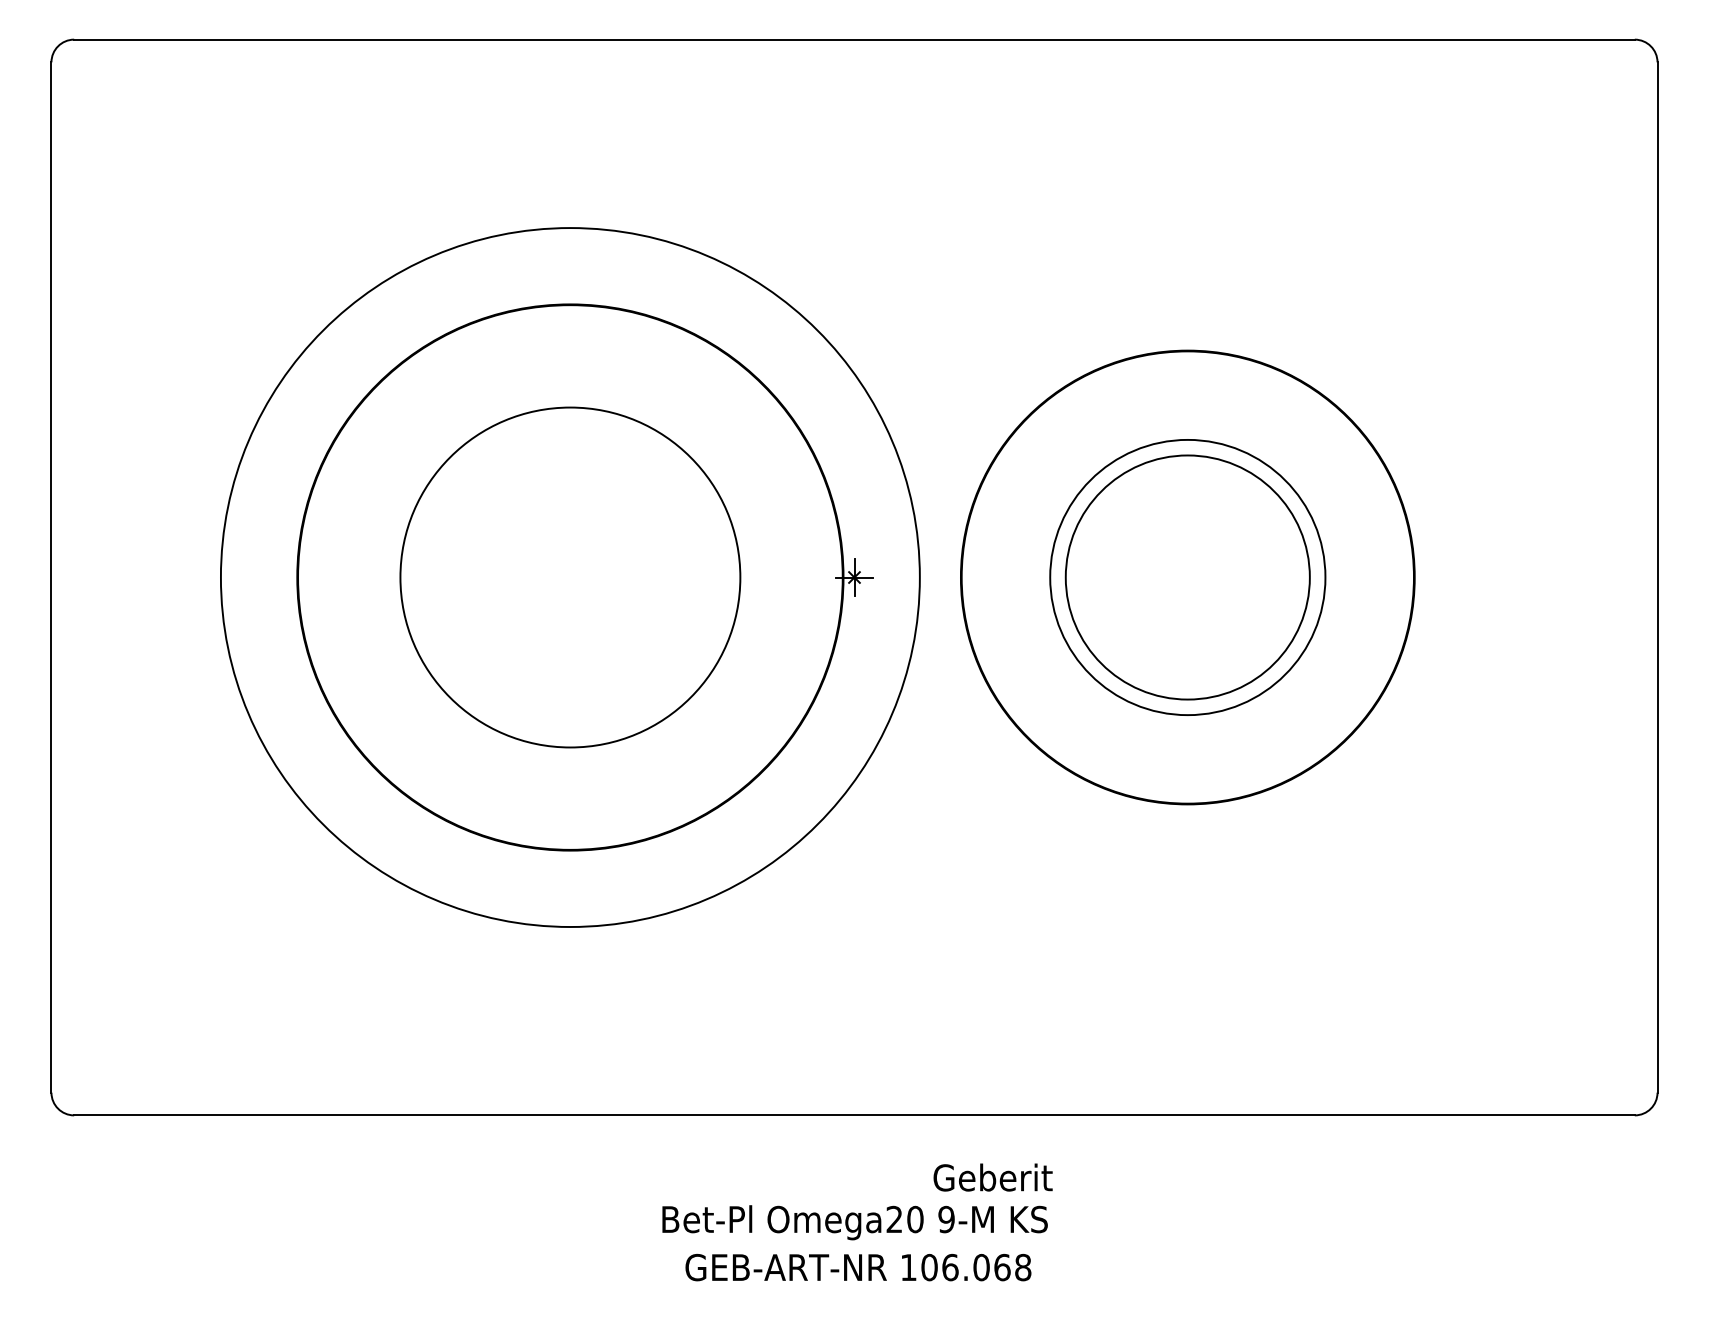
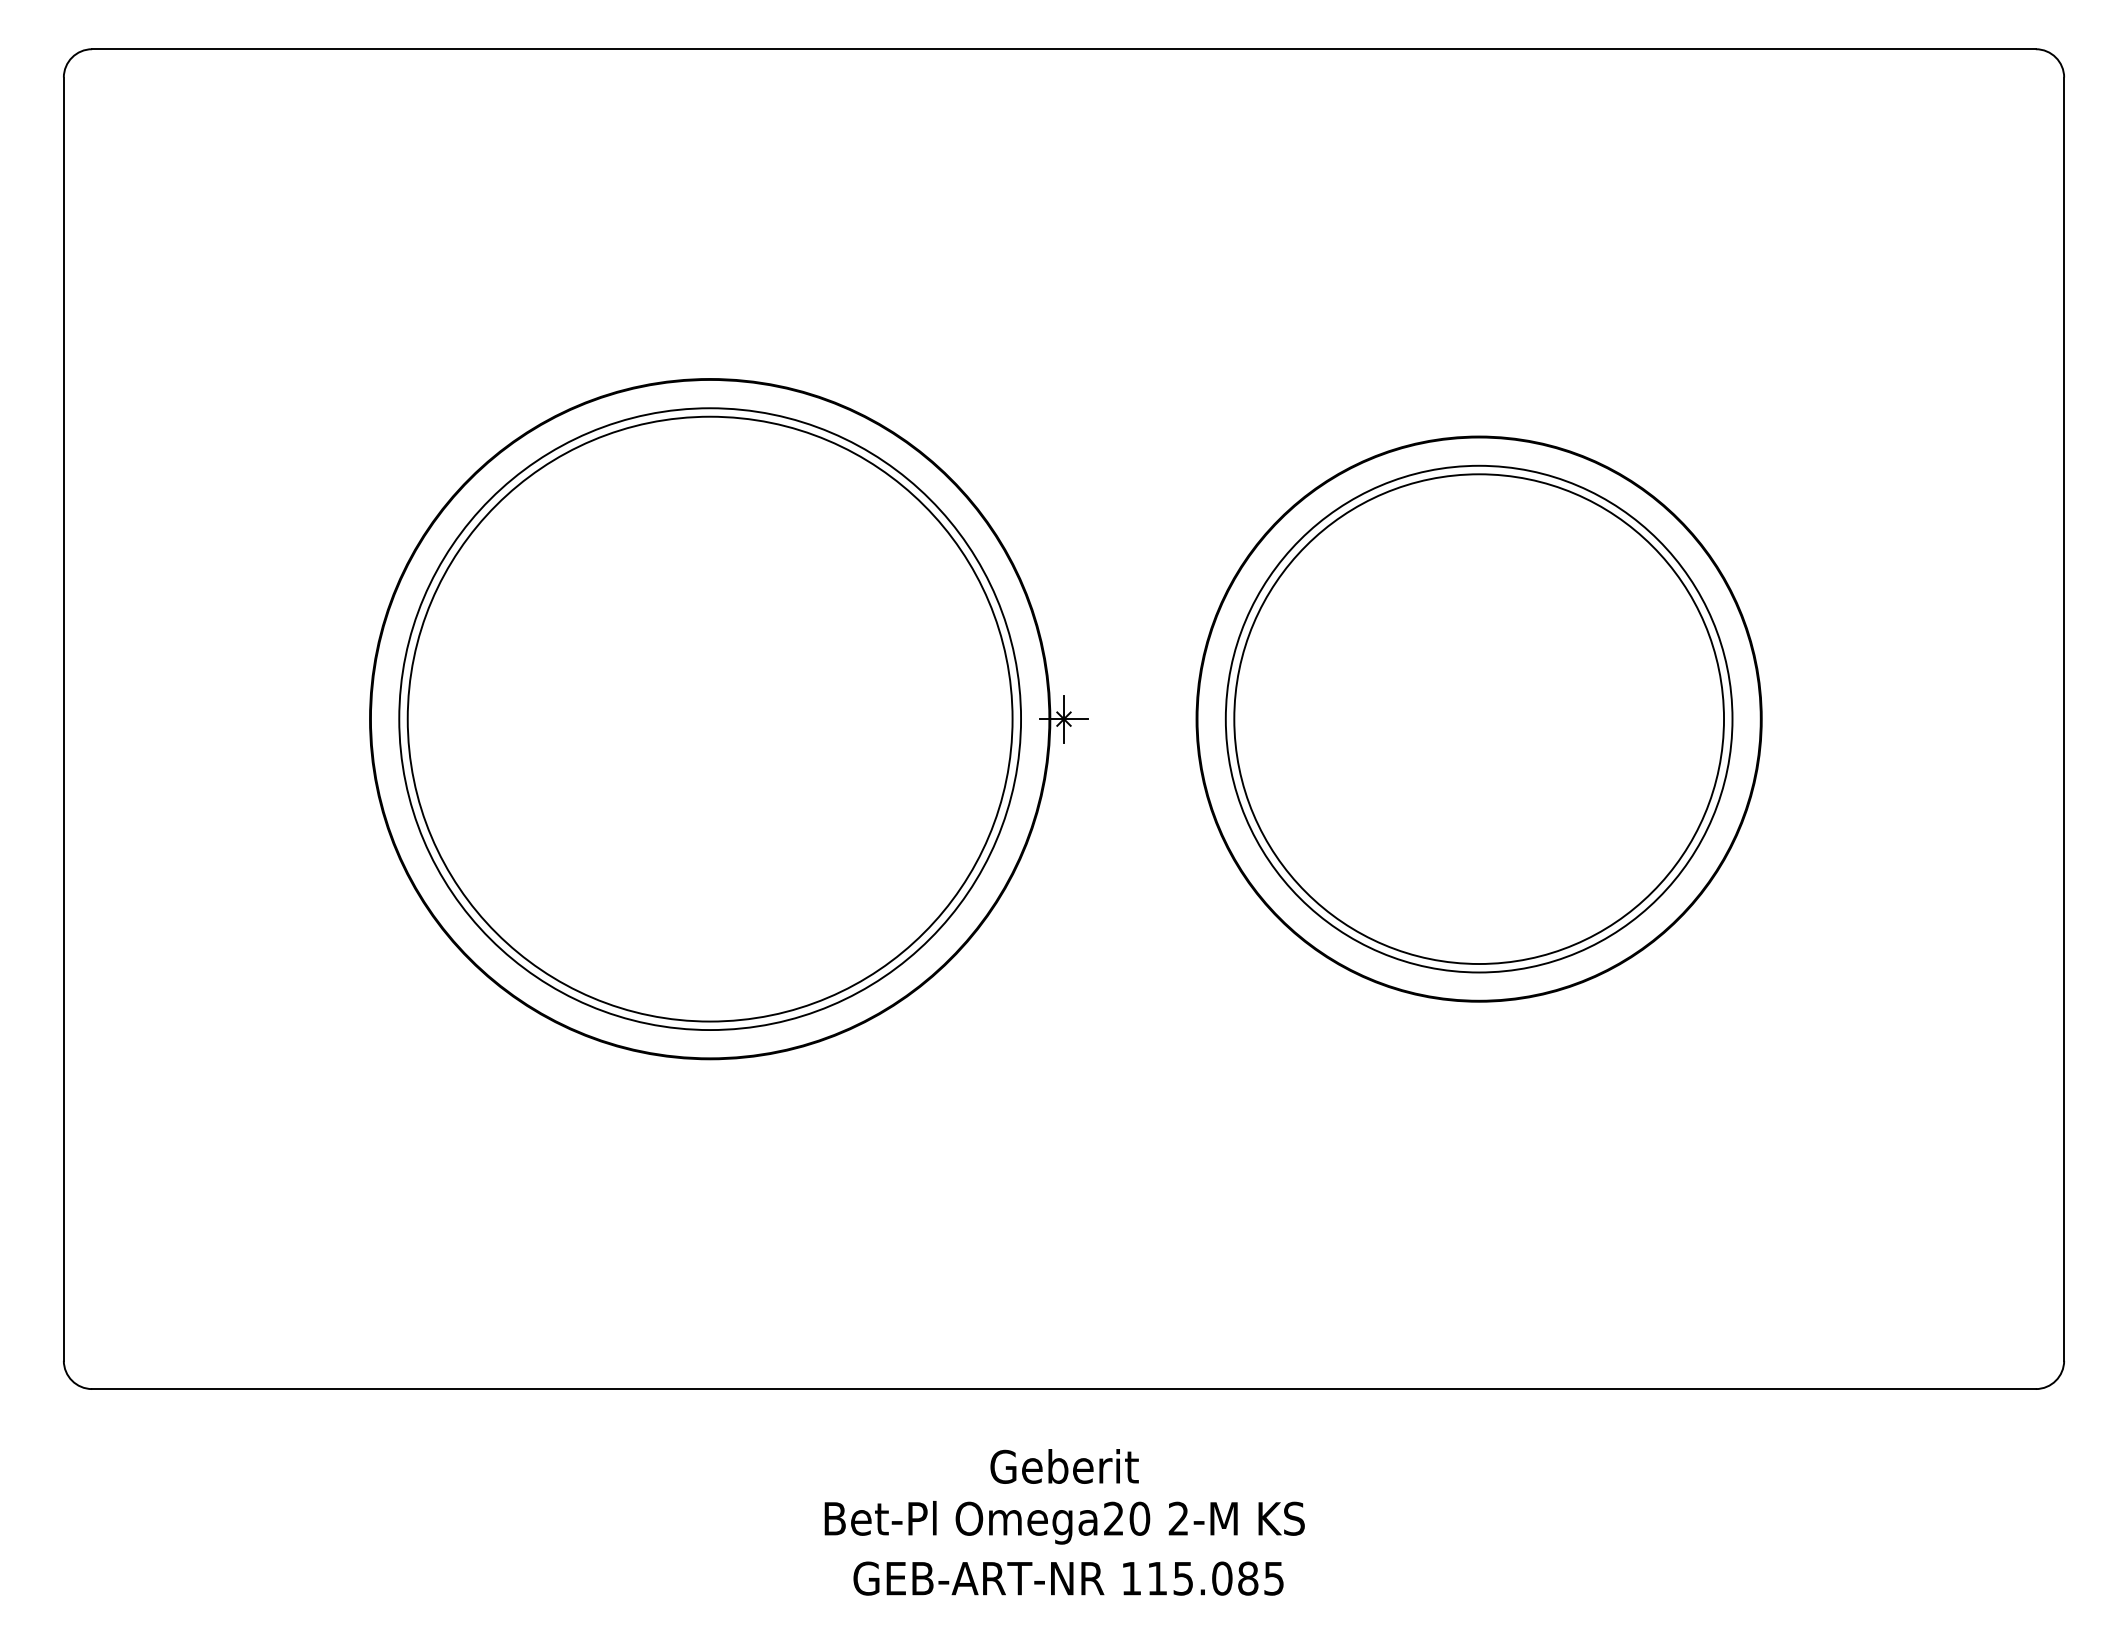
circle: (569, 576) -> (709, 718), size x1.43
circle: (1187, 576) -> (1478, 718), size x1.67
circle: (570, 577) -> (710, 719), size x0.71
circle: (1188, 577) -> (1479, 719), size x1.43
text: (993, 1177) -> (1064, 1466), moved
text: (946, 1219) -> (1178, 1518), 9-M -> 2-M
text: (976, 1267) -> (1215, 1578), 106.068 -> 115.085

